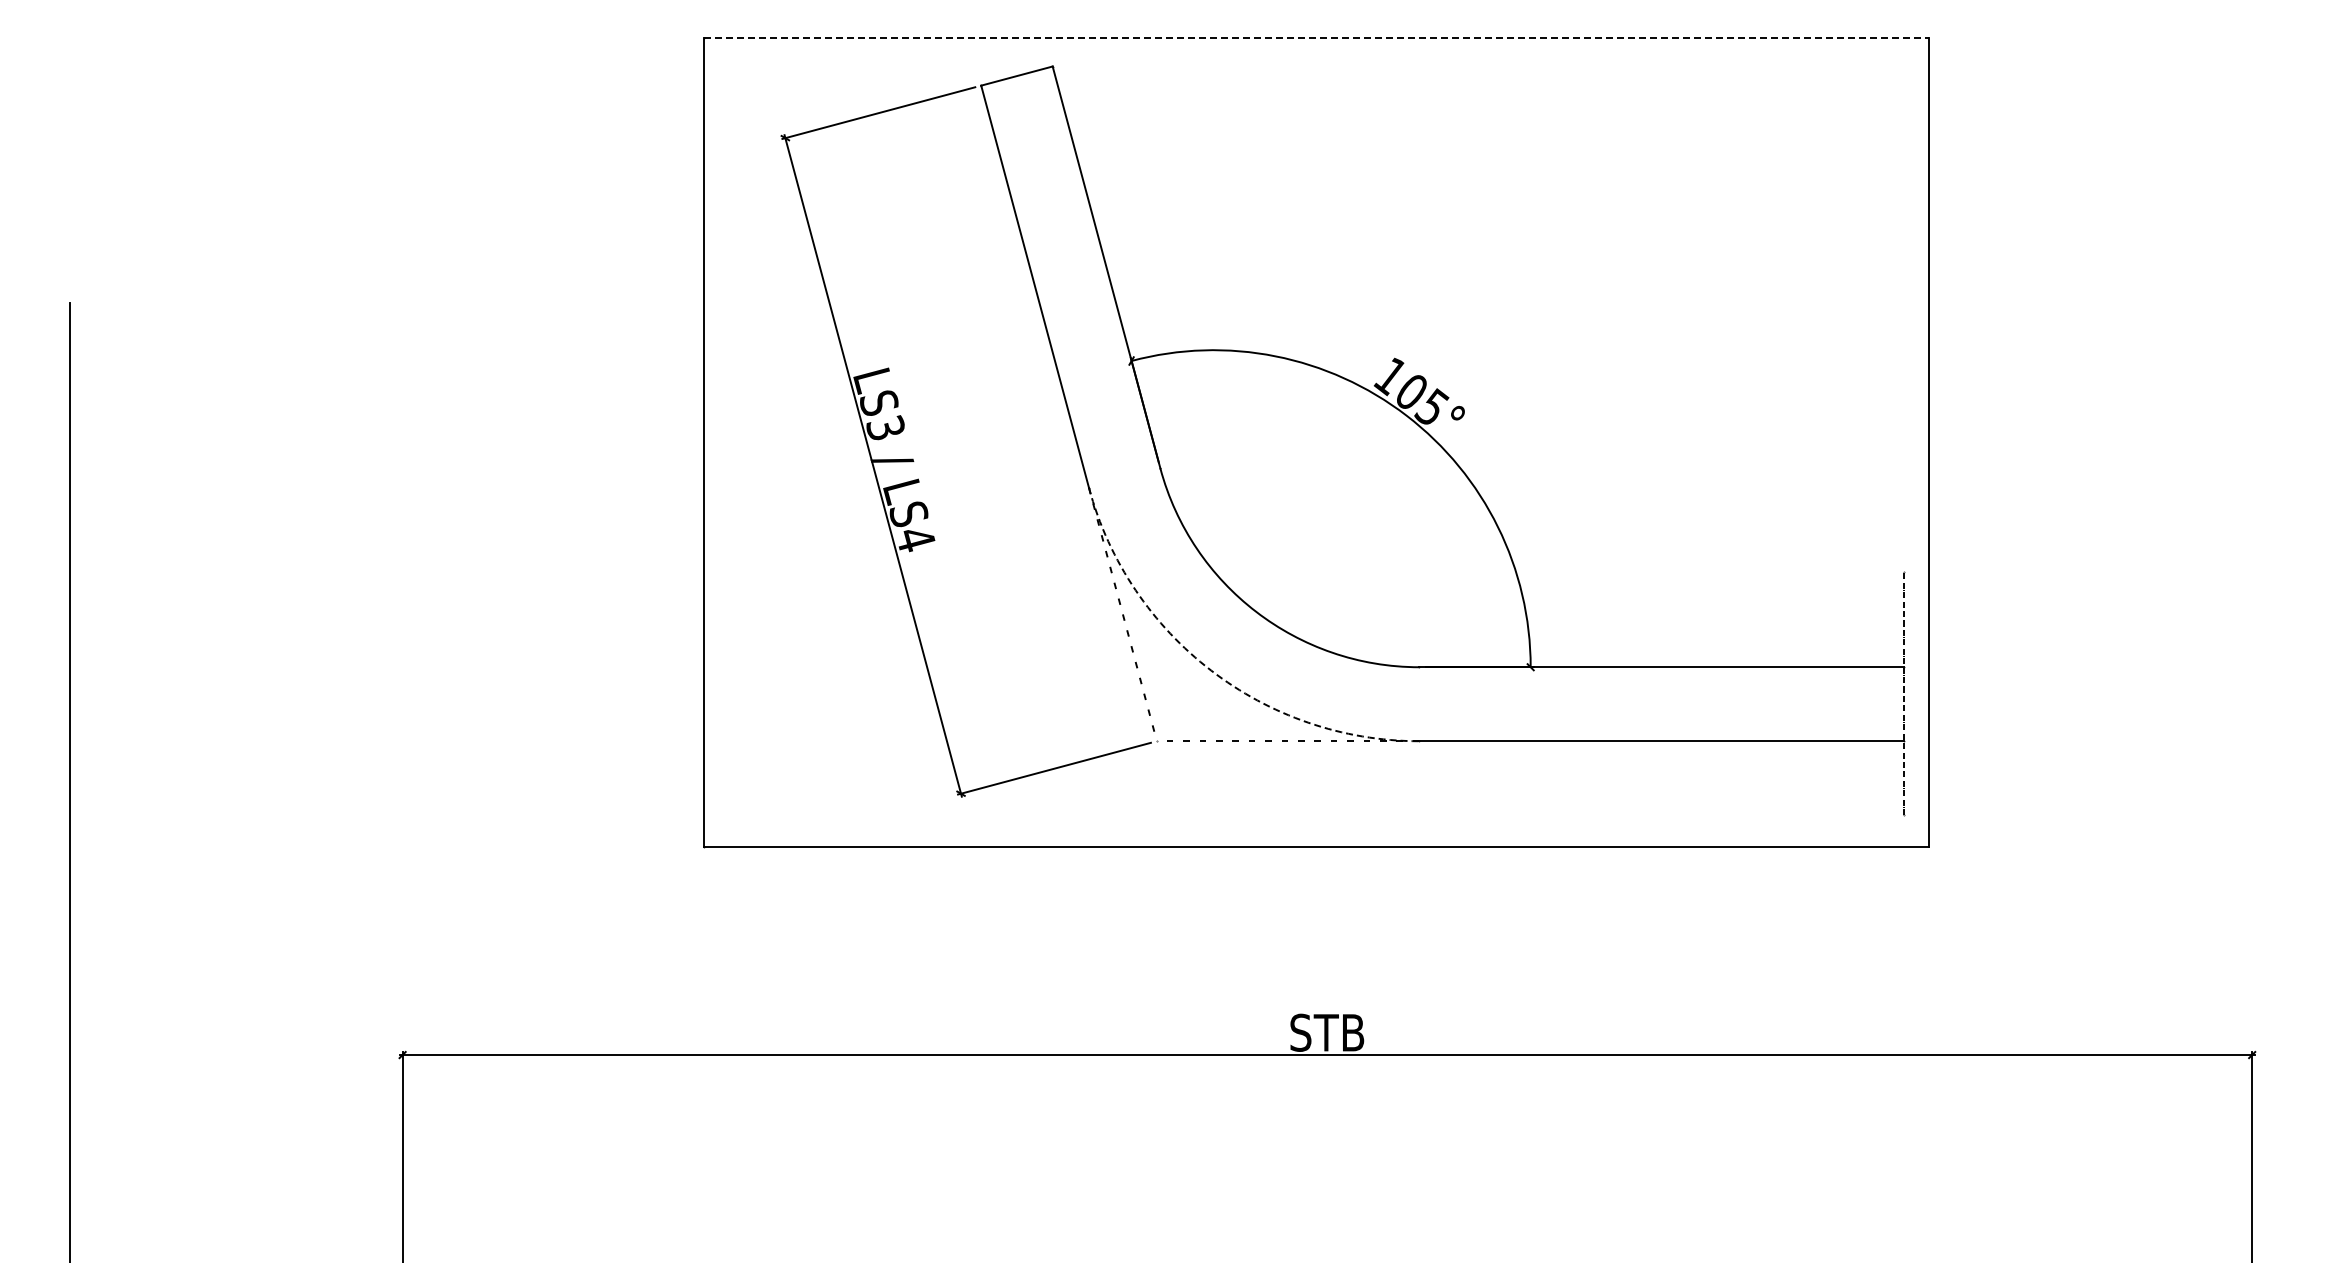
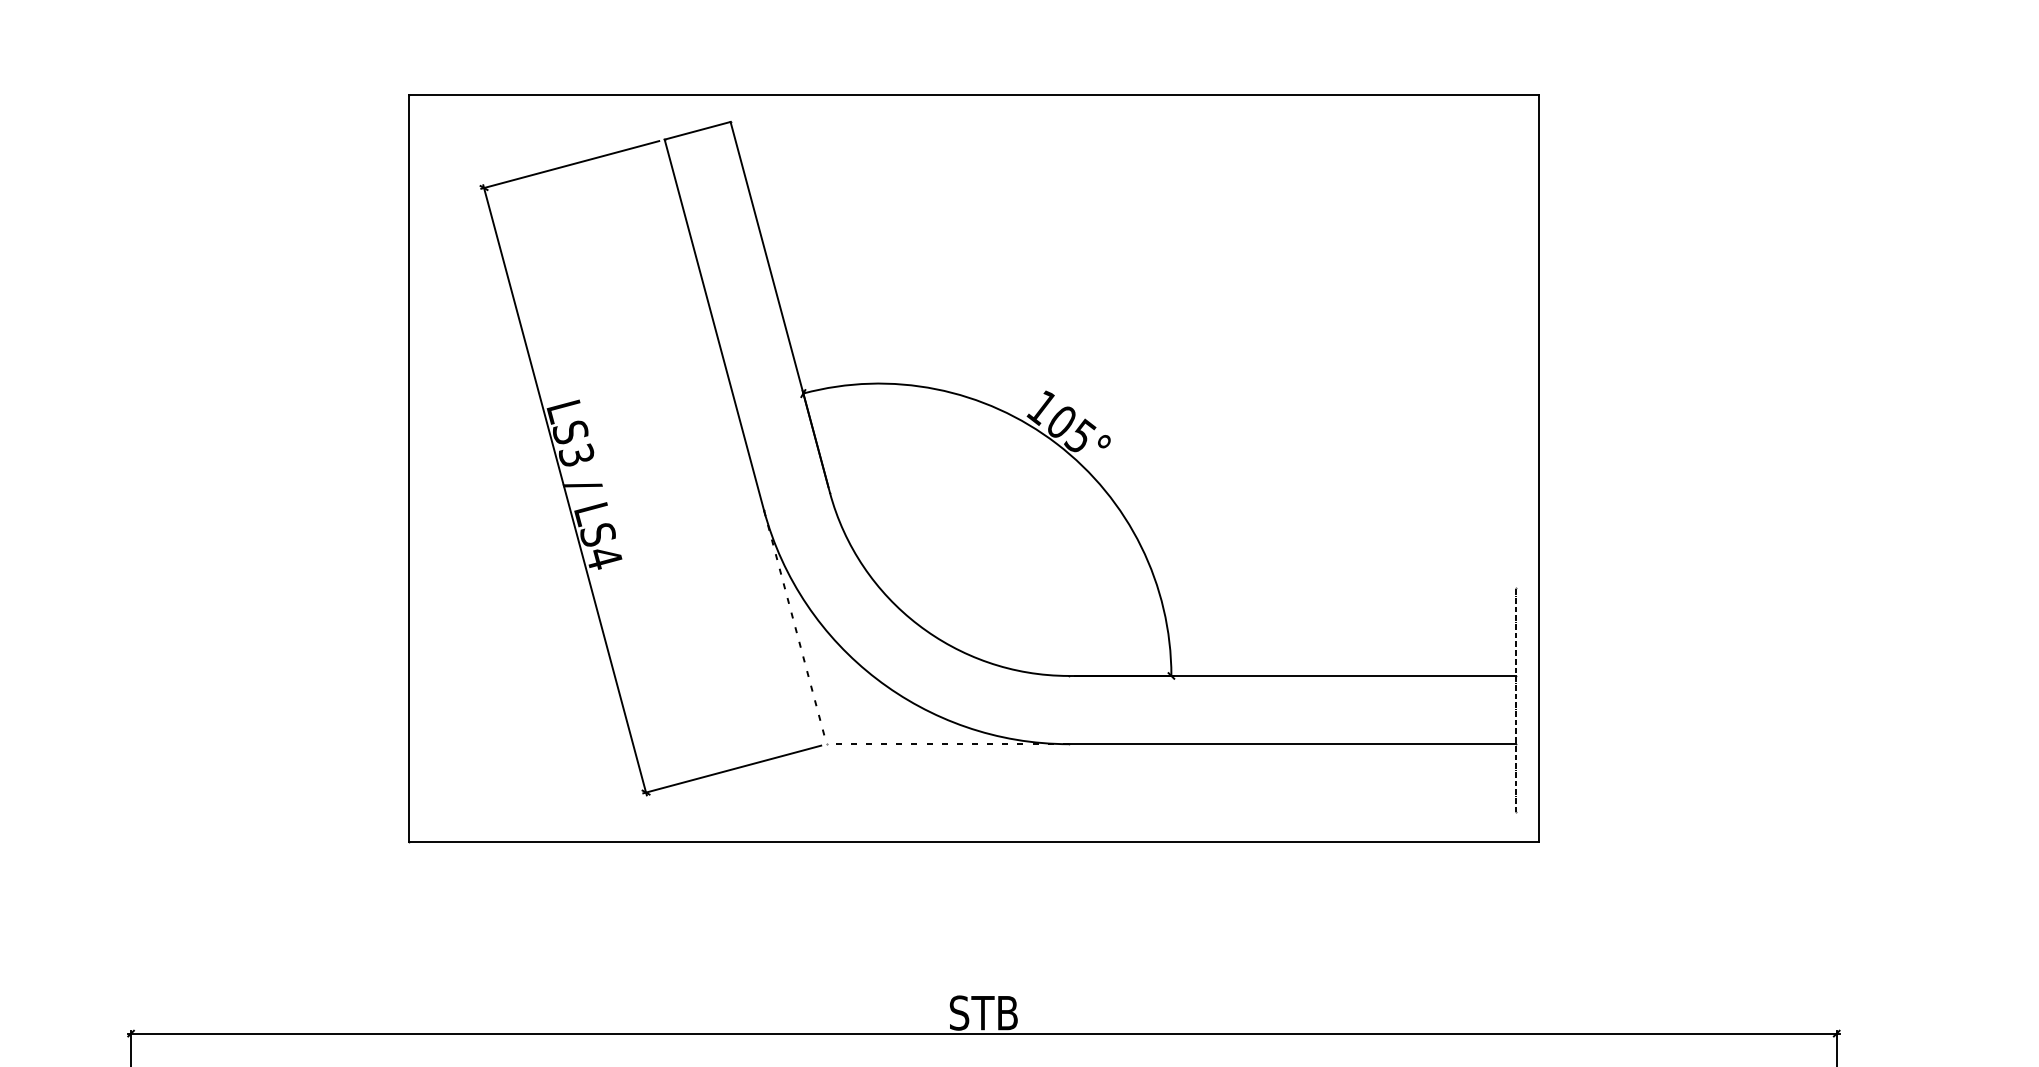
line: (1316, 37) -> (973, 95), dashed -> solid
arc: (1211, 670) -> (877, 678), dashed -> solid

